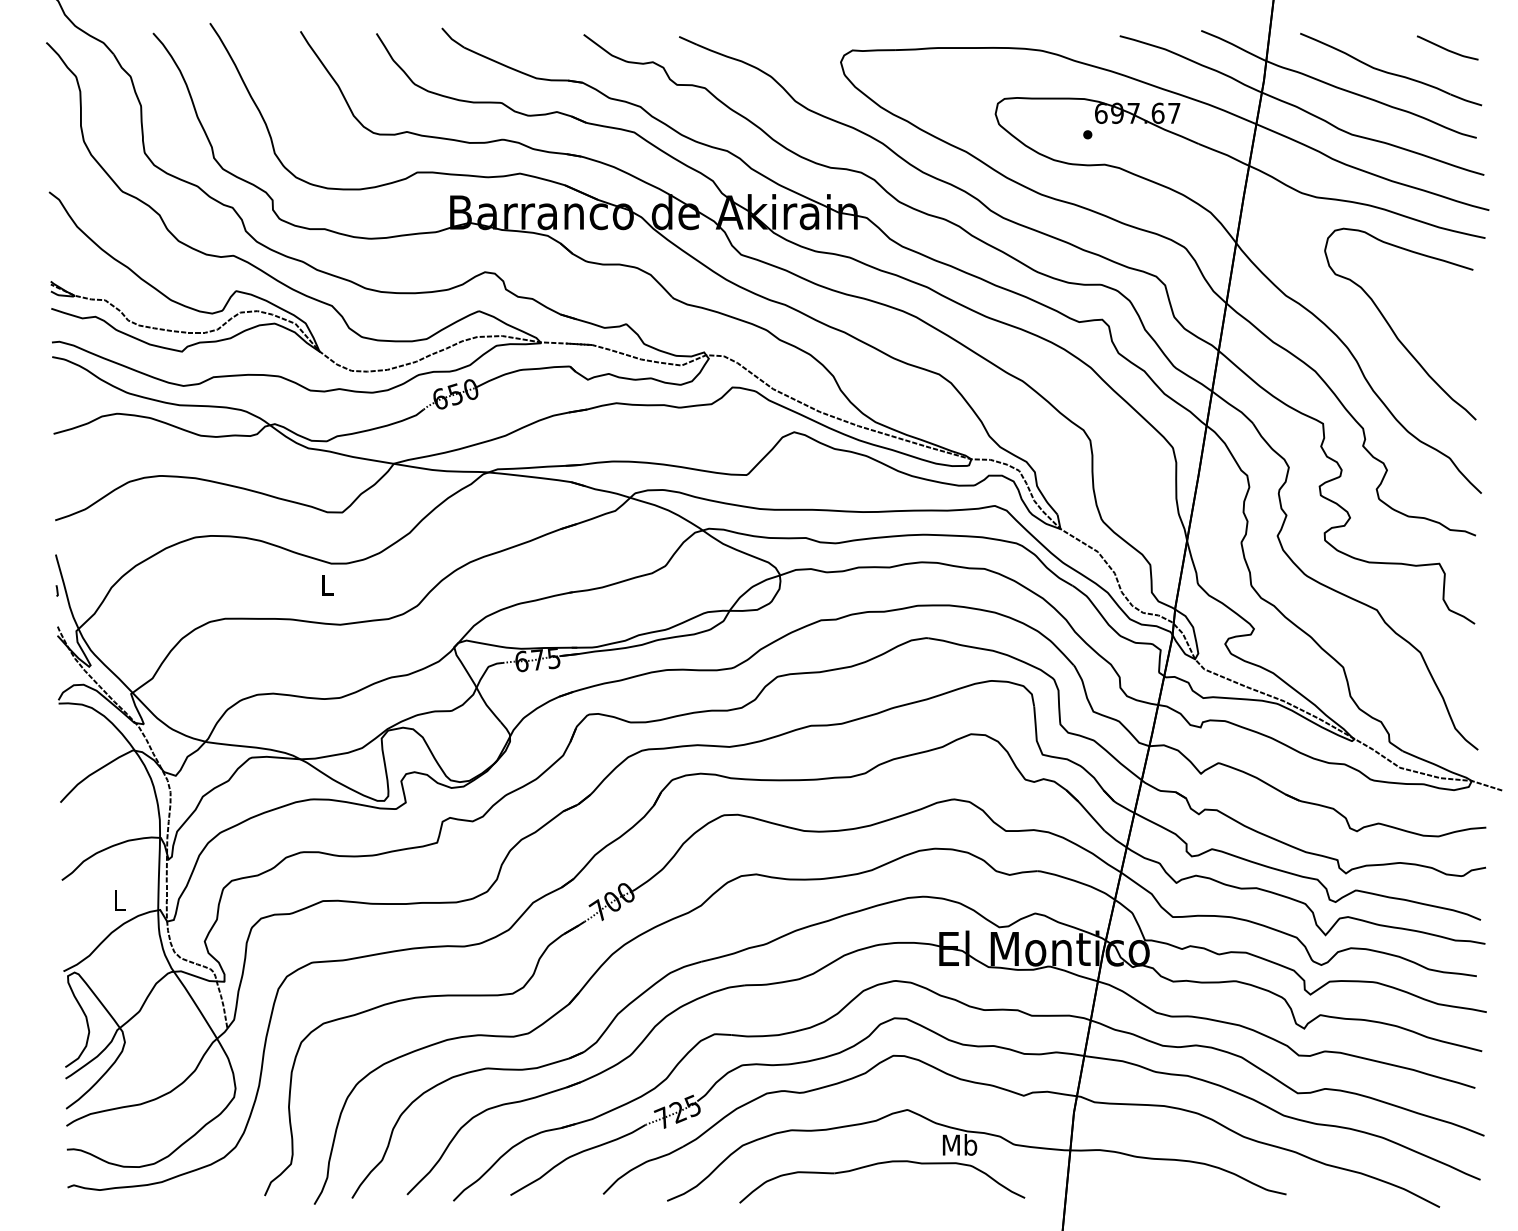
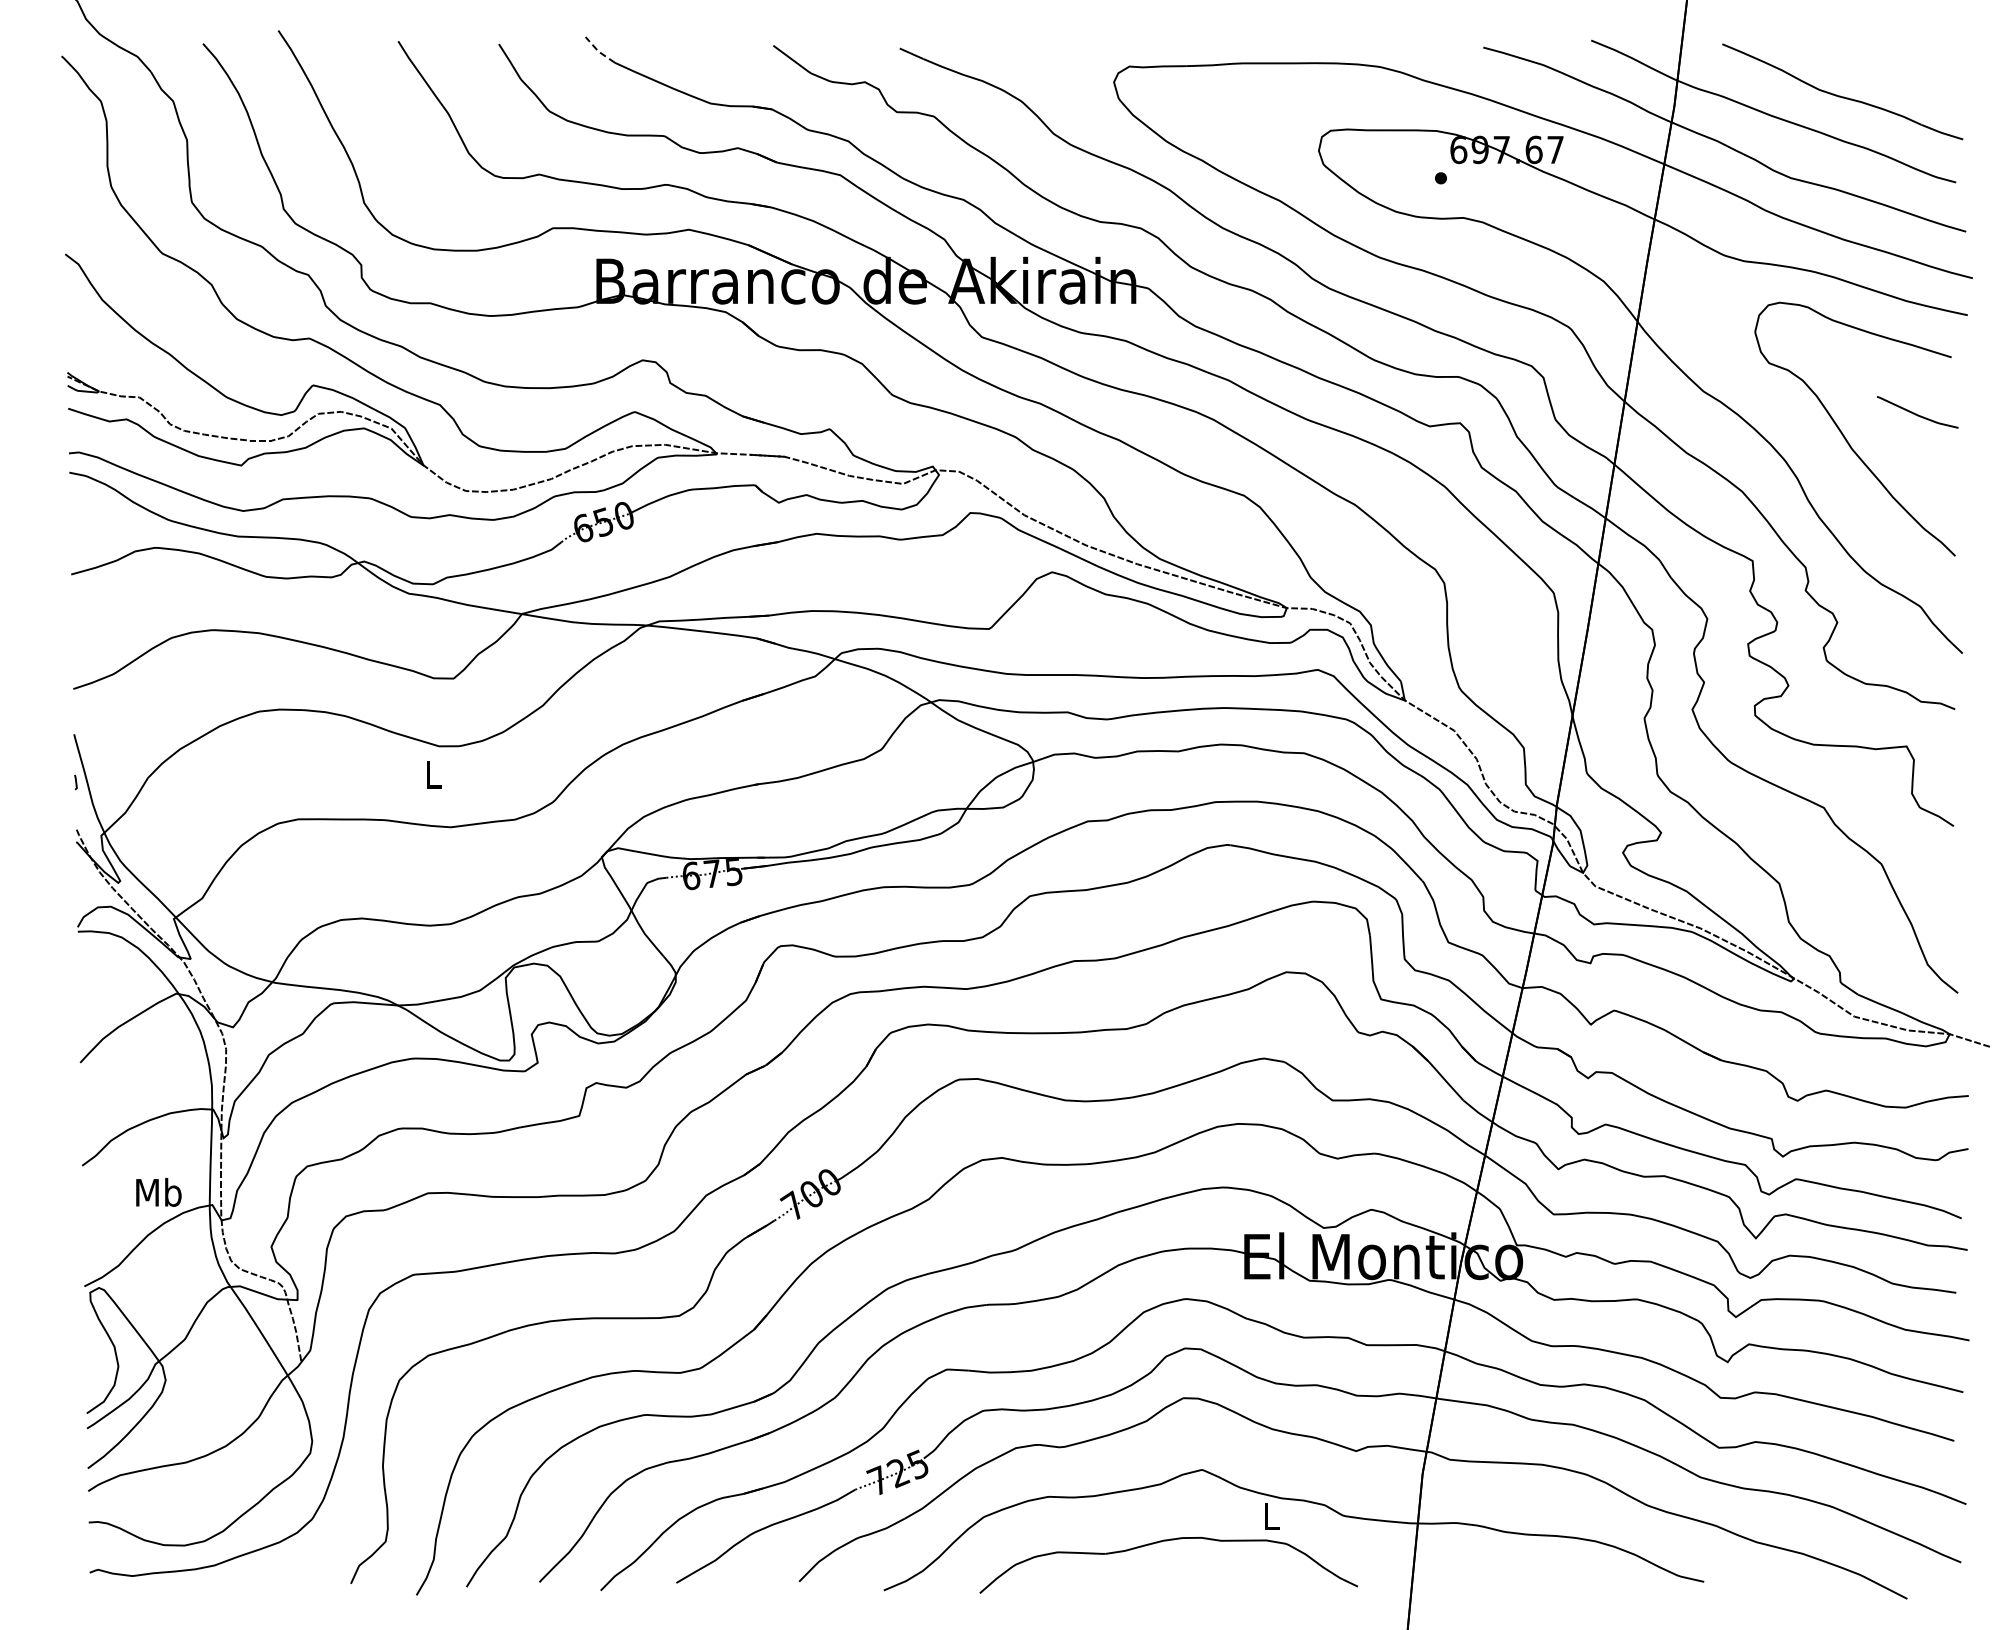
line: (451, 39) -> (598, 51), solid -> dashed
curve: (1446, 48) -> (1916, 413), moved
text: (119, 900) -> (158, 1192), L -> Mb
text: (959, 1144) -> (1271, 1515), Mb -> L

